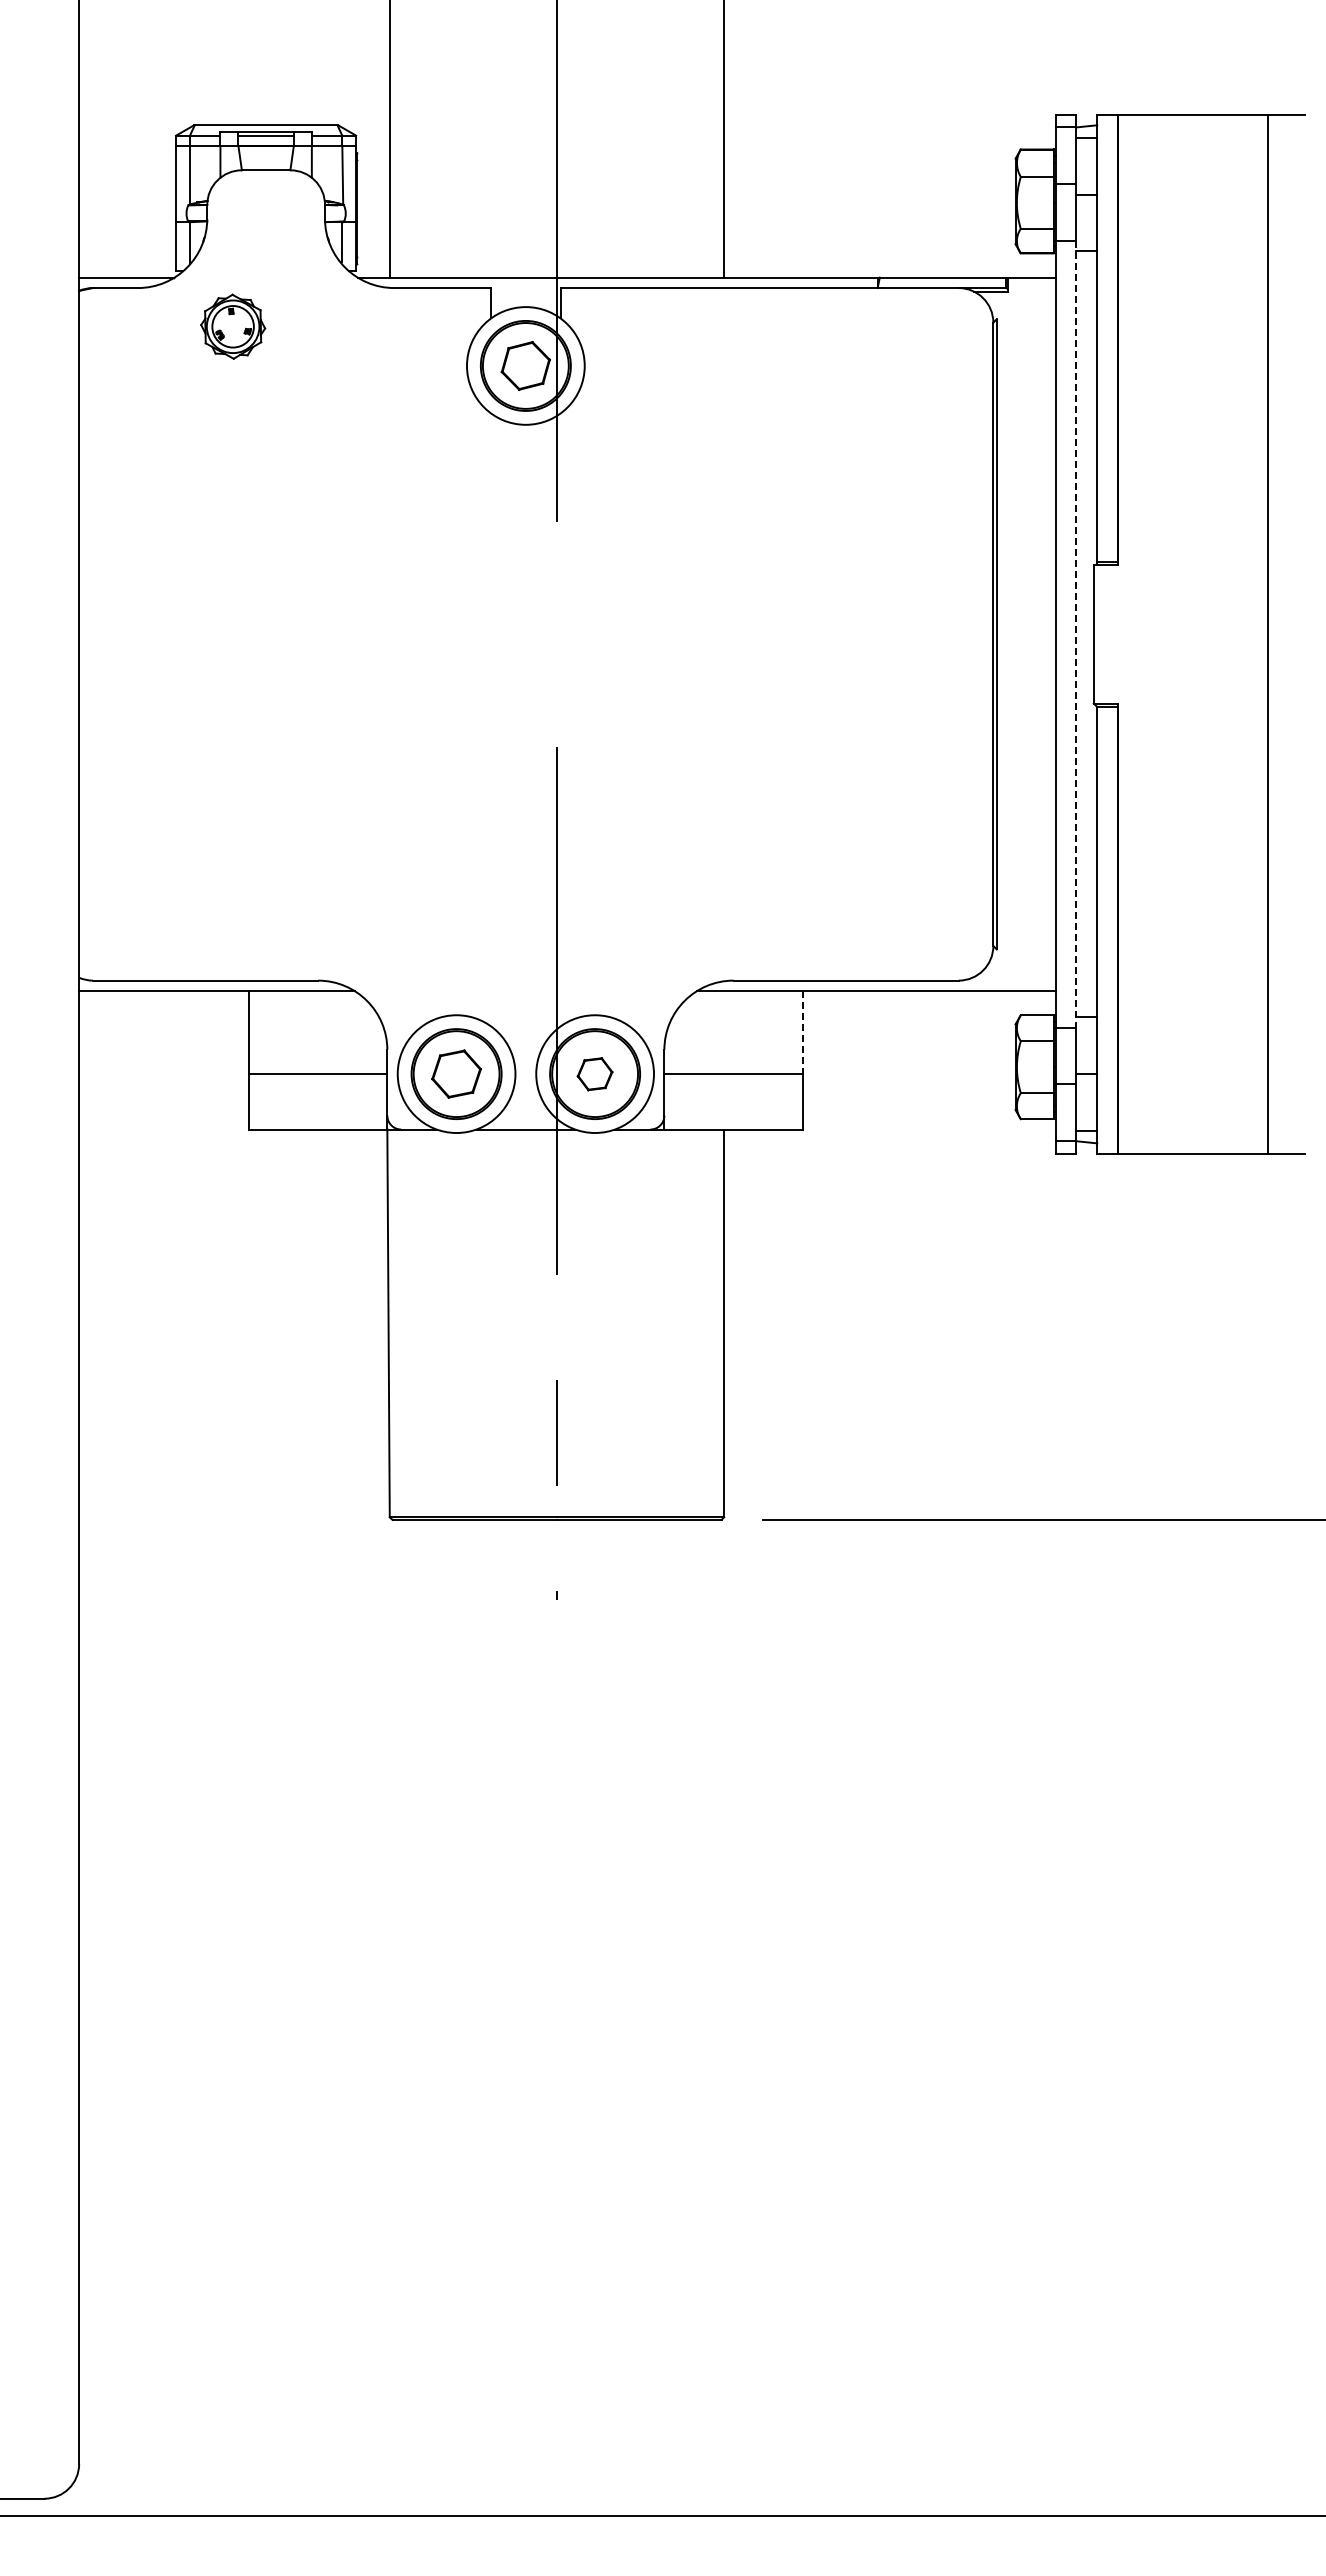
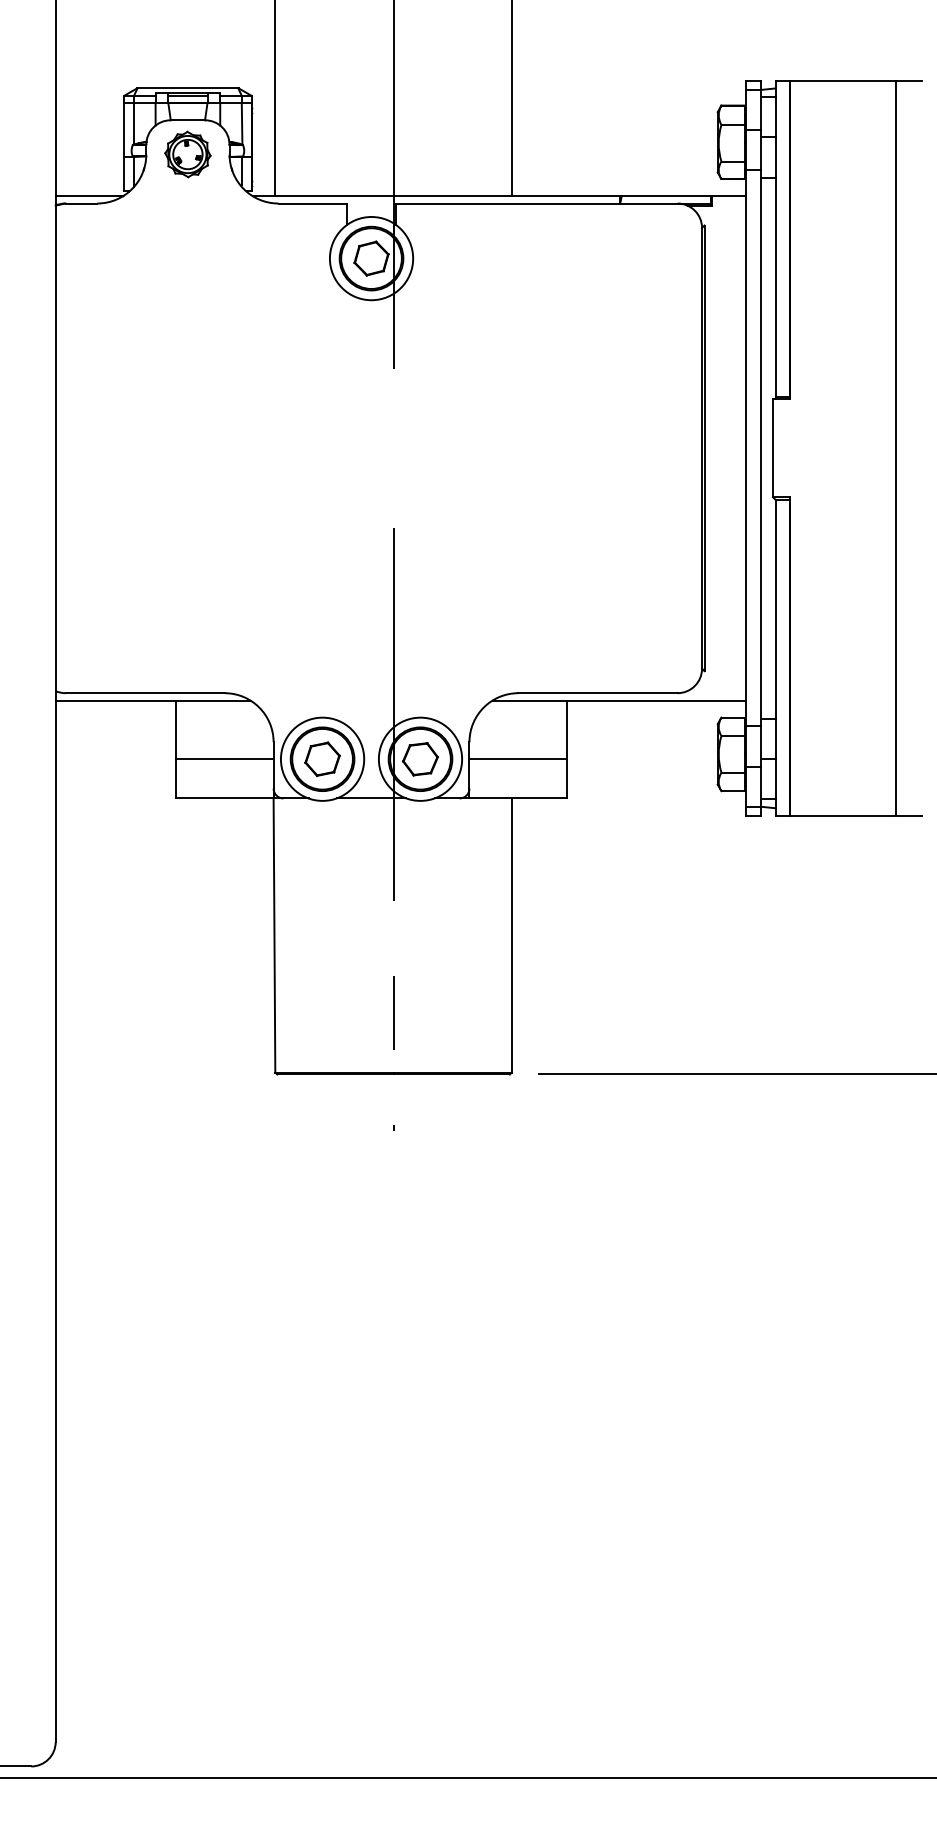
part: (233, 326) -> (188, 154), moved
line: (1076, 634) -> (760, 448), dashed -> solid
line: (802, 1032) -> (567, 729), dashed -> solid
part: (594, 1074) -> (420, 759), size x1.43

